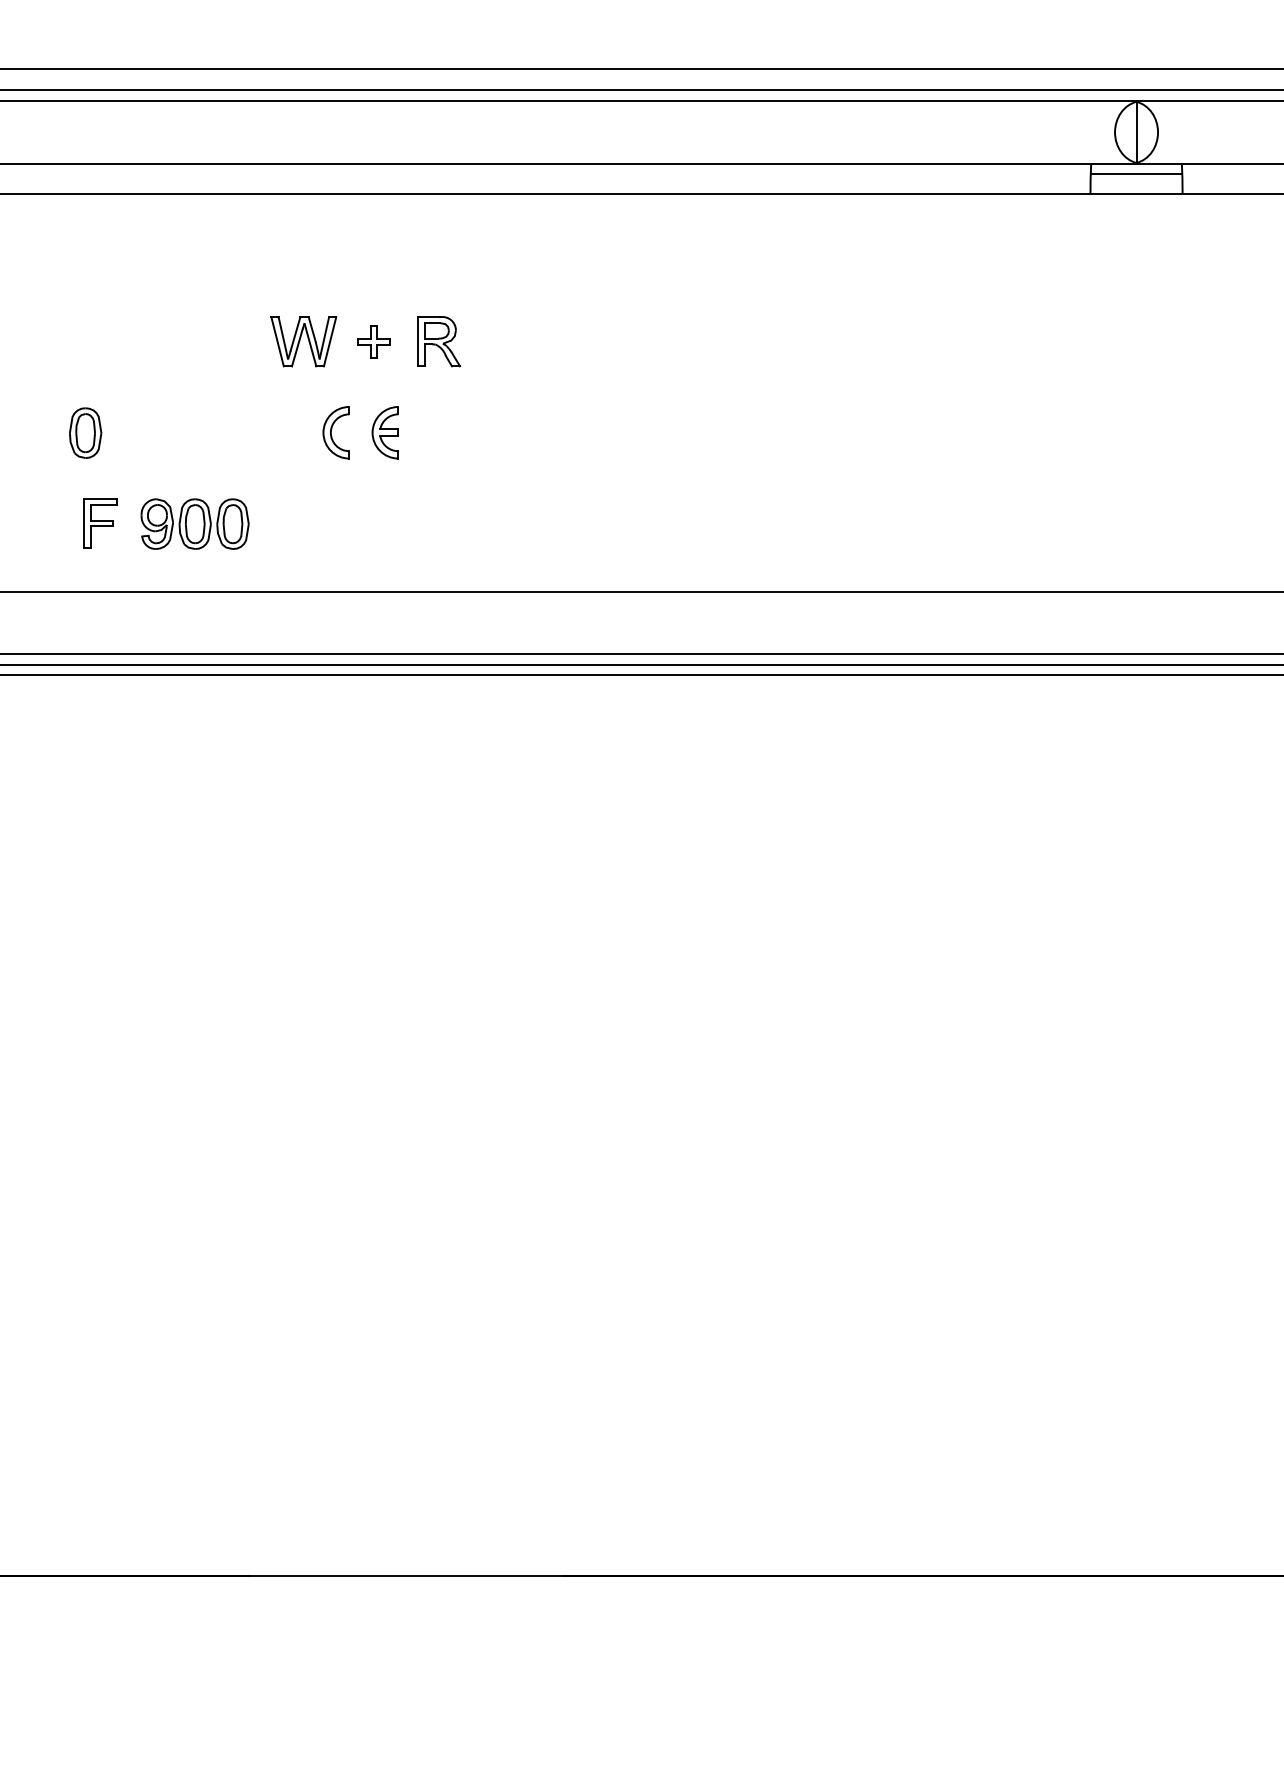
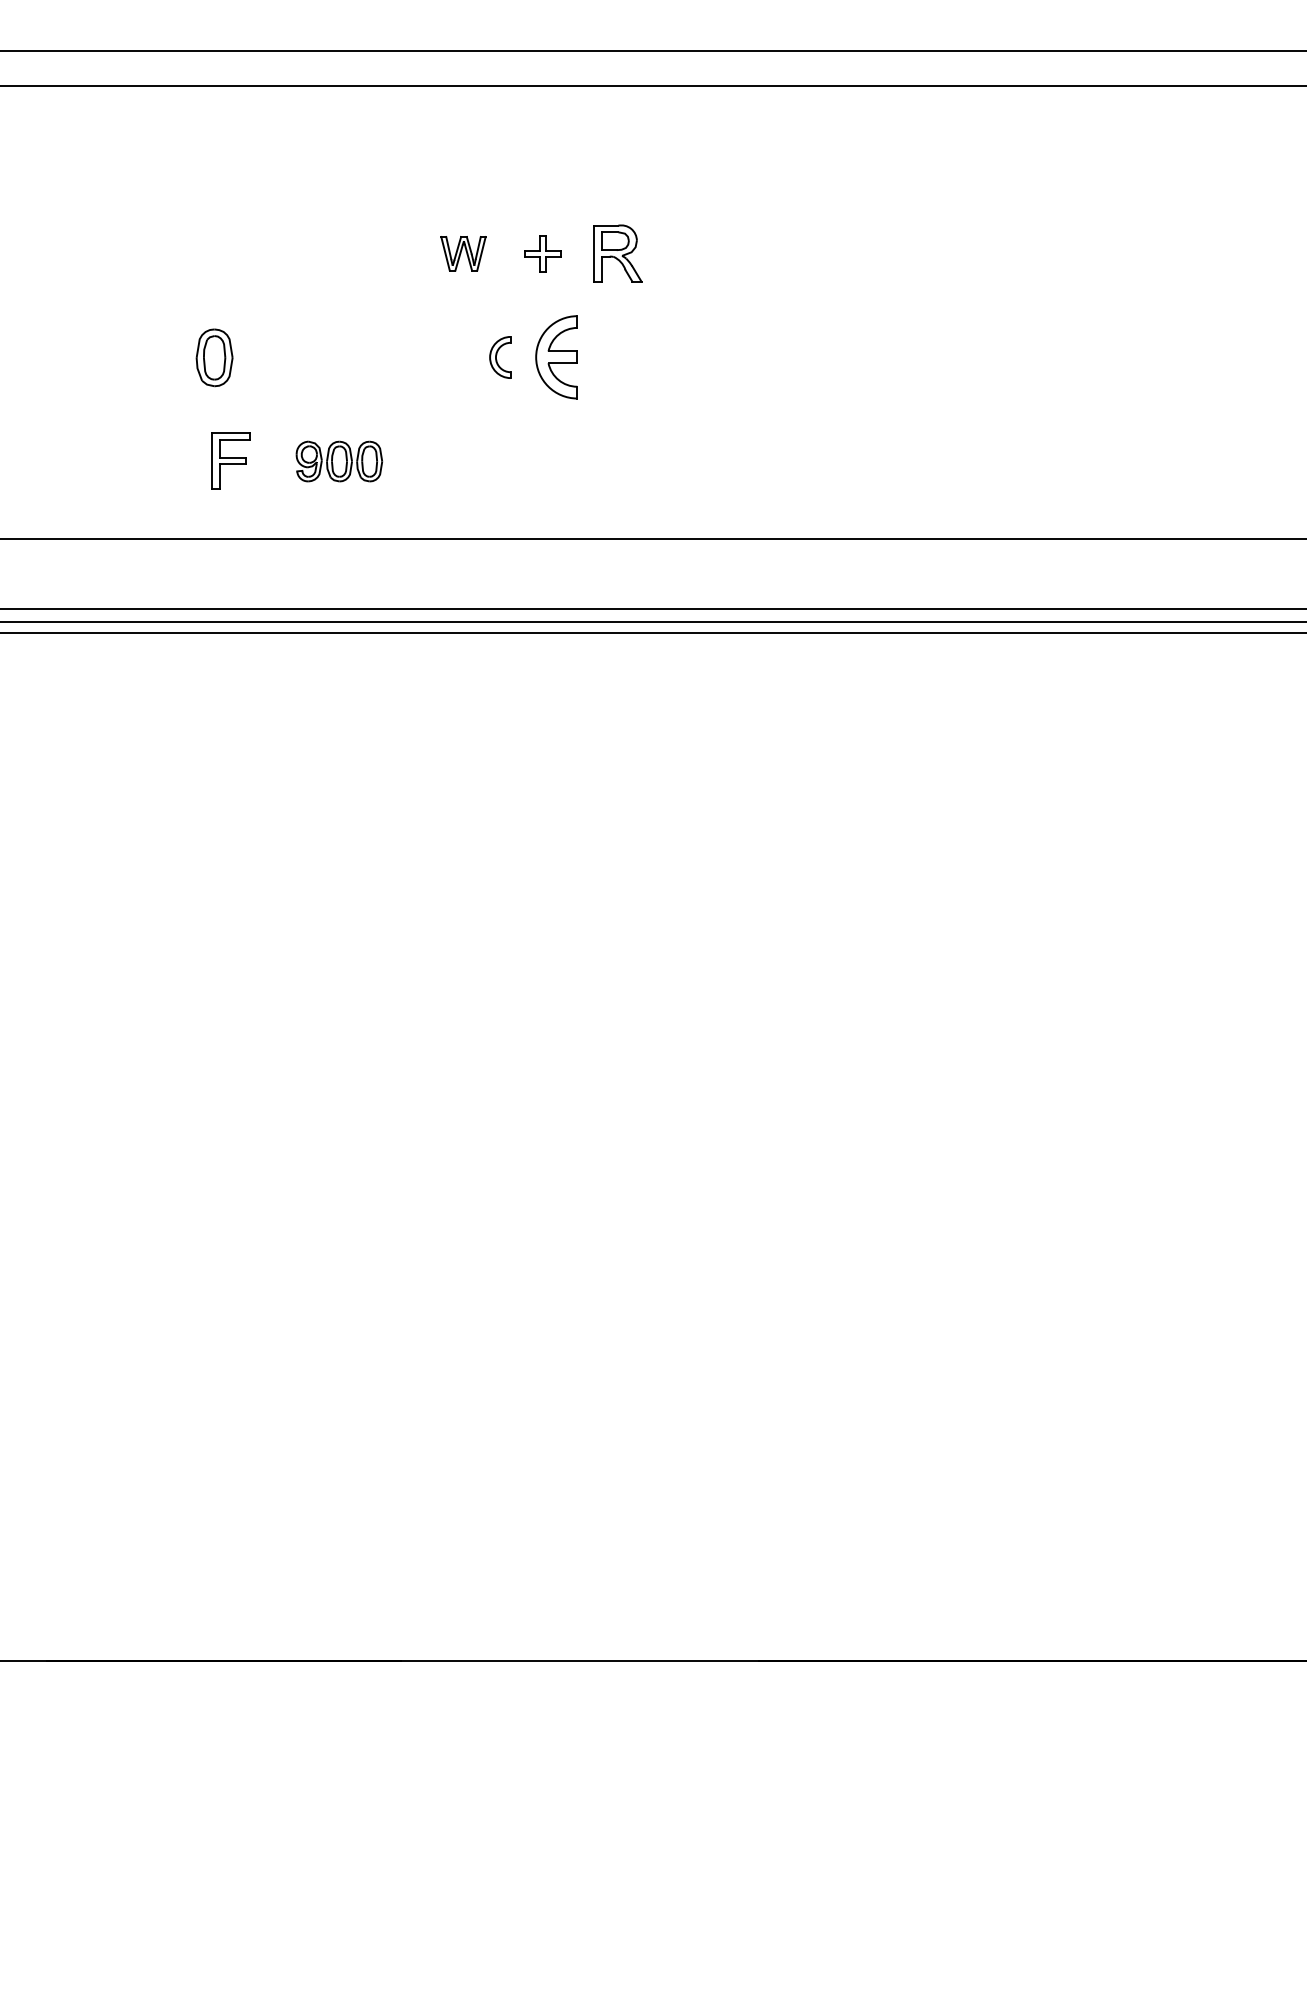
part: (303, 341) -> (463, 253), size x0.6
part: (335, 432) -> (499, 357), size x0.7
part: (384, 432) -> (555, 357), size x1.4
part: (194, 523) -> (338, 460), size x0.7

